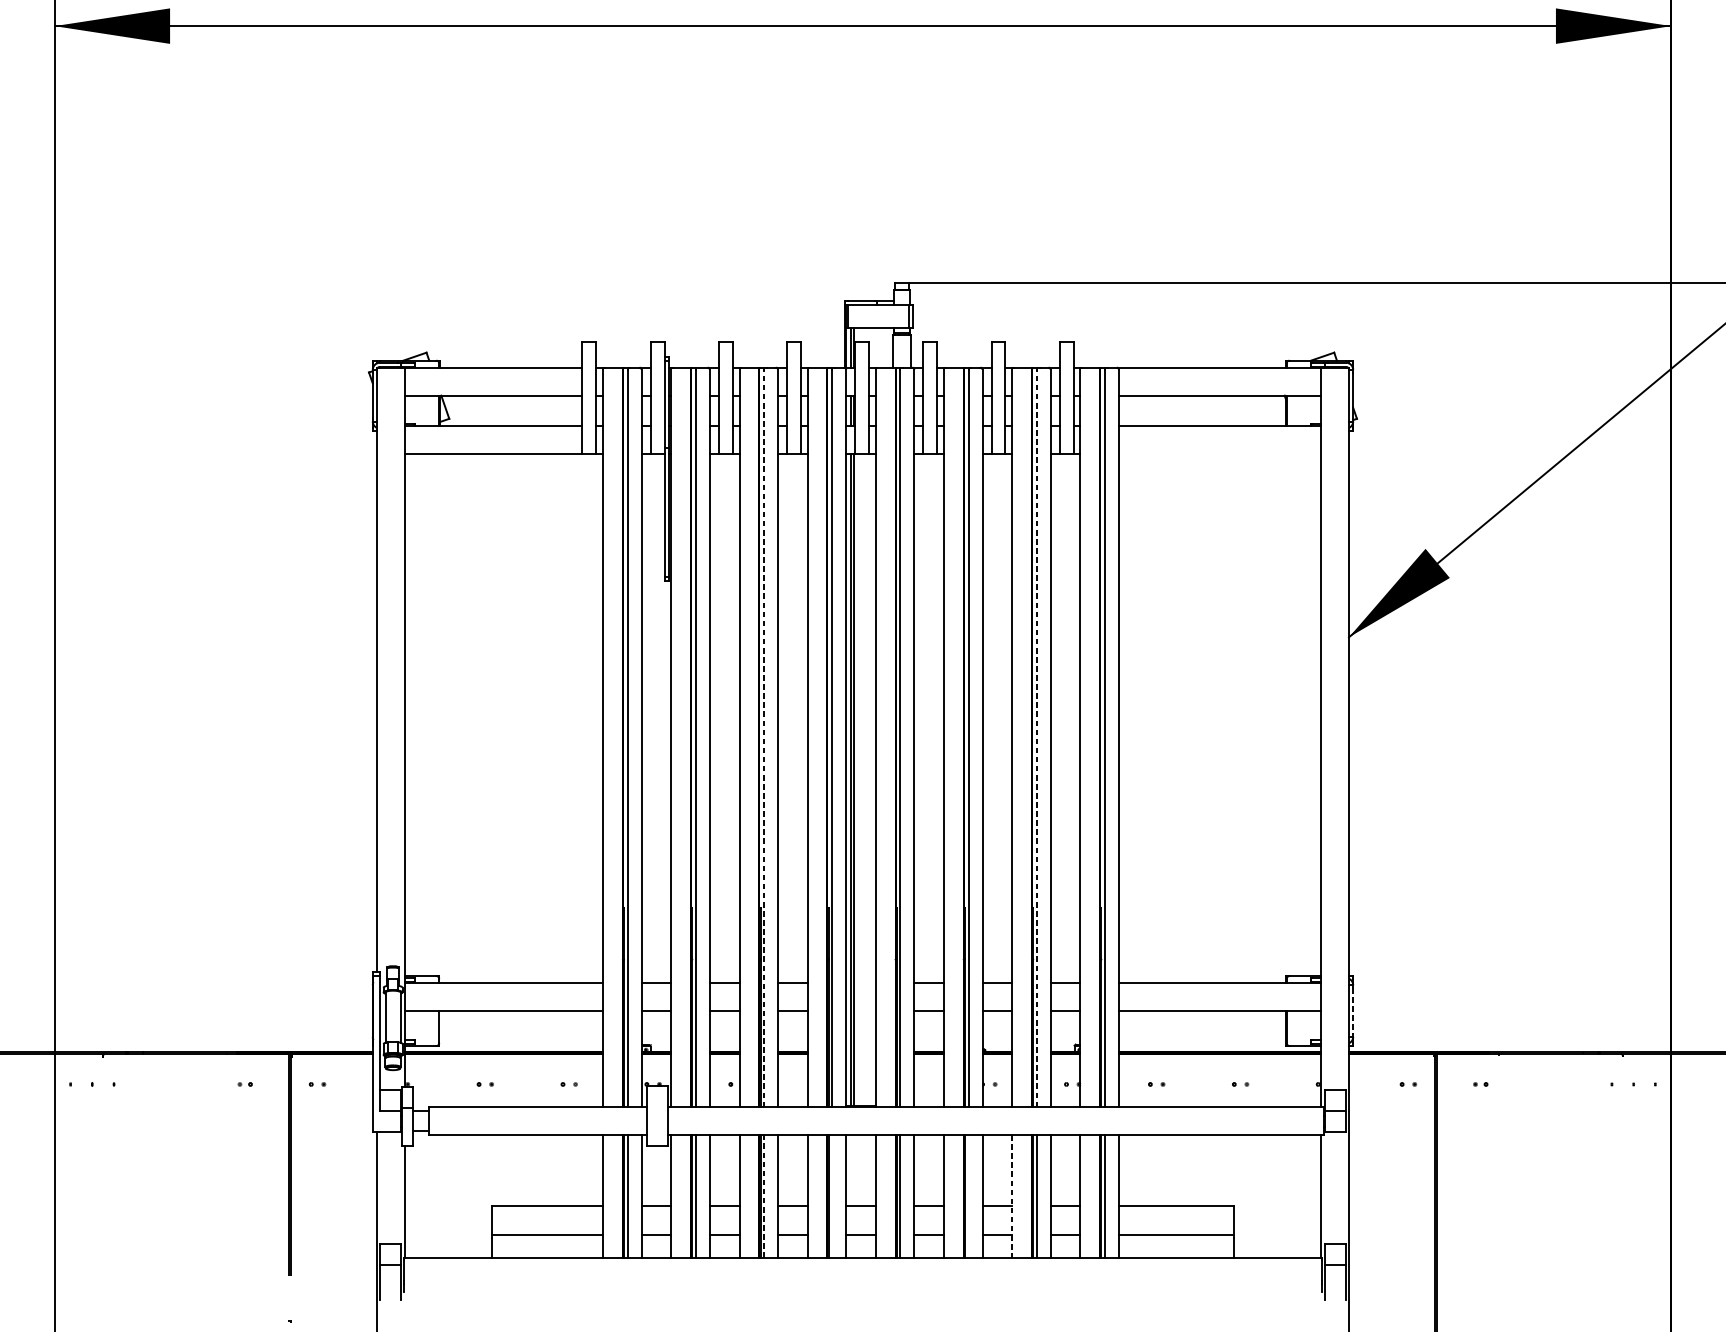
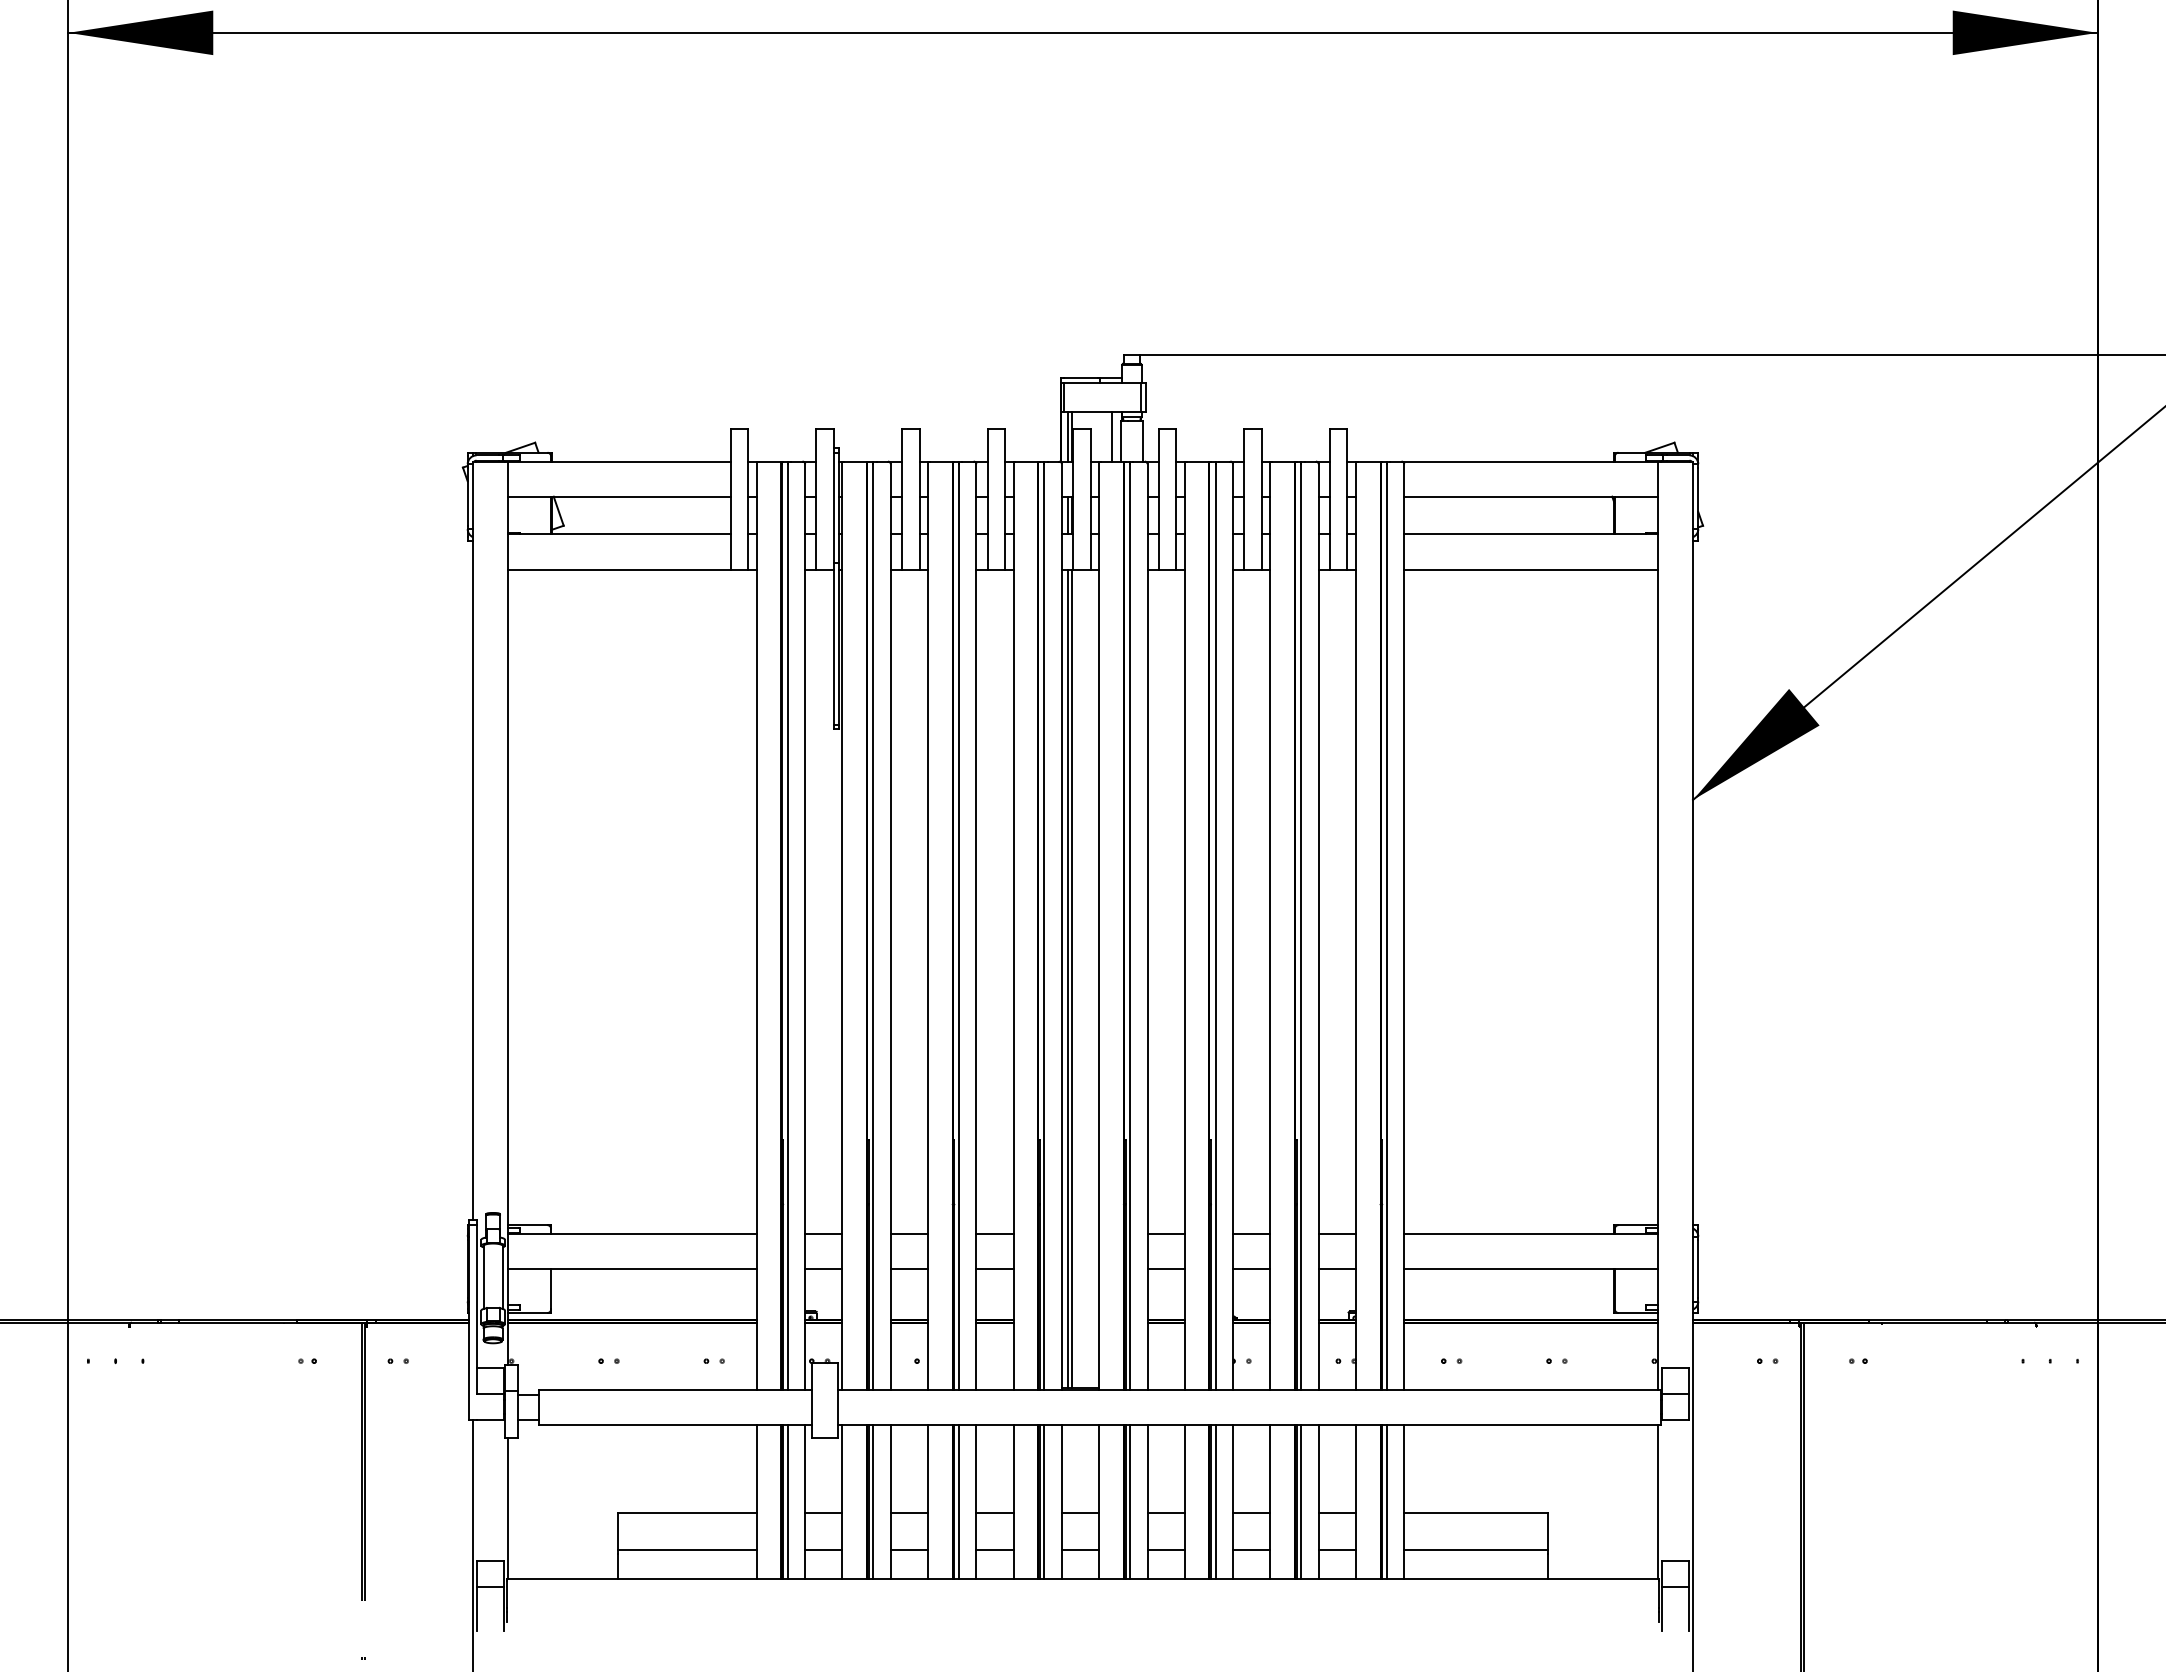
line: (885, 347) -> (1111, 436), added
line: (1219, 453) -> (1530, 569), added
line: (763, 738) -> (958, 926), dashed -> solid
line: (1037, 738) -> (1301, 926), dashed -> solid
line: (1353, 1011) -> (1698, 1269), dashed -> solid
line: (763, 1196) -> (958, 1501), dashed -> solid
line: (832, 1196) -> (1044, 1501), added
line: (968, 1196) -> (1215, 1501), added
line: (1012, 1197) -> (1270, 1502), dashed -> solid

